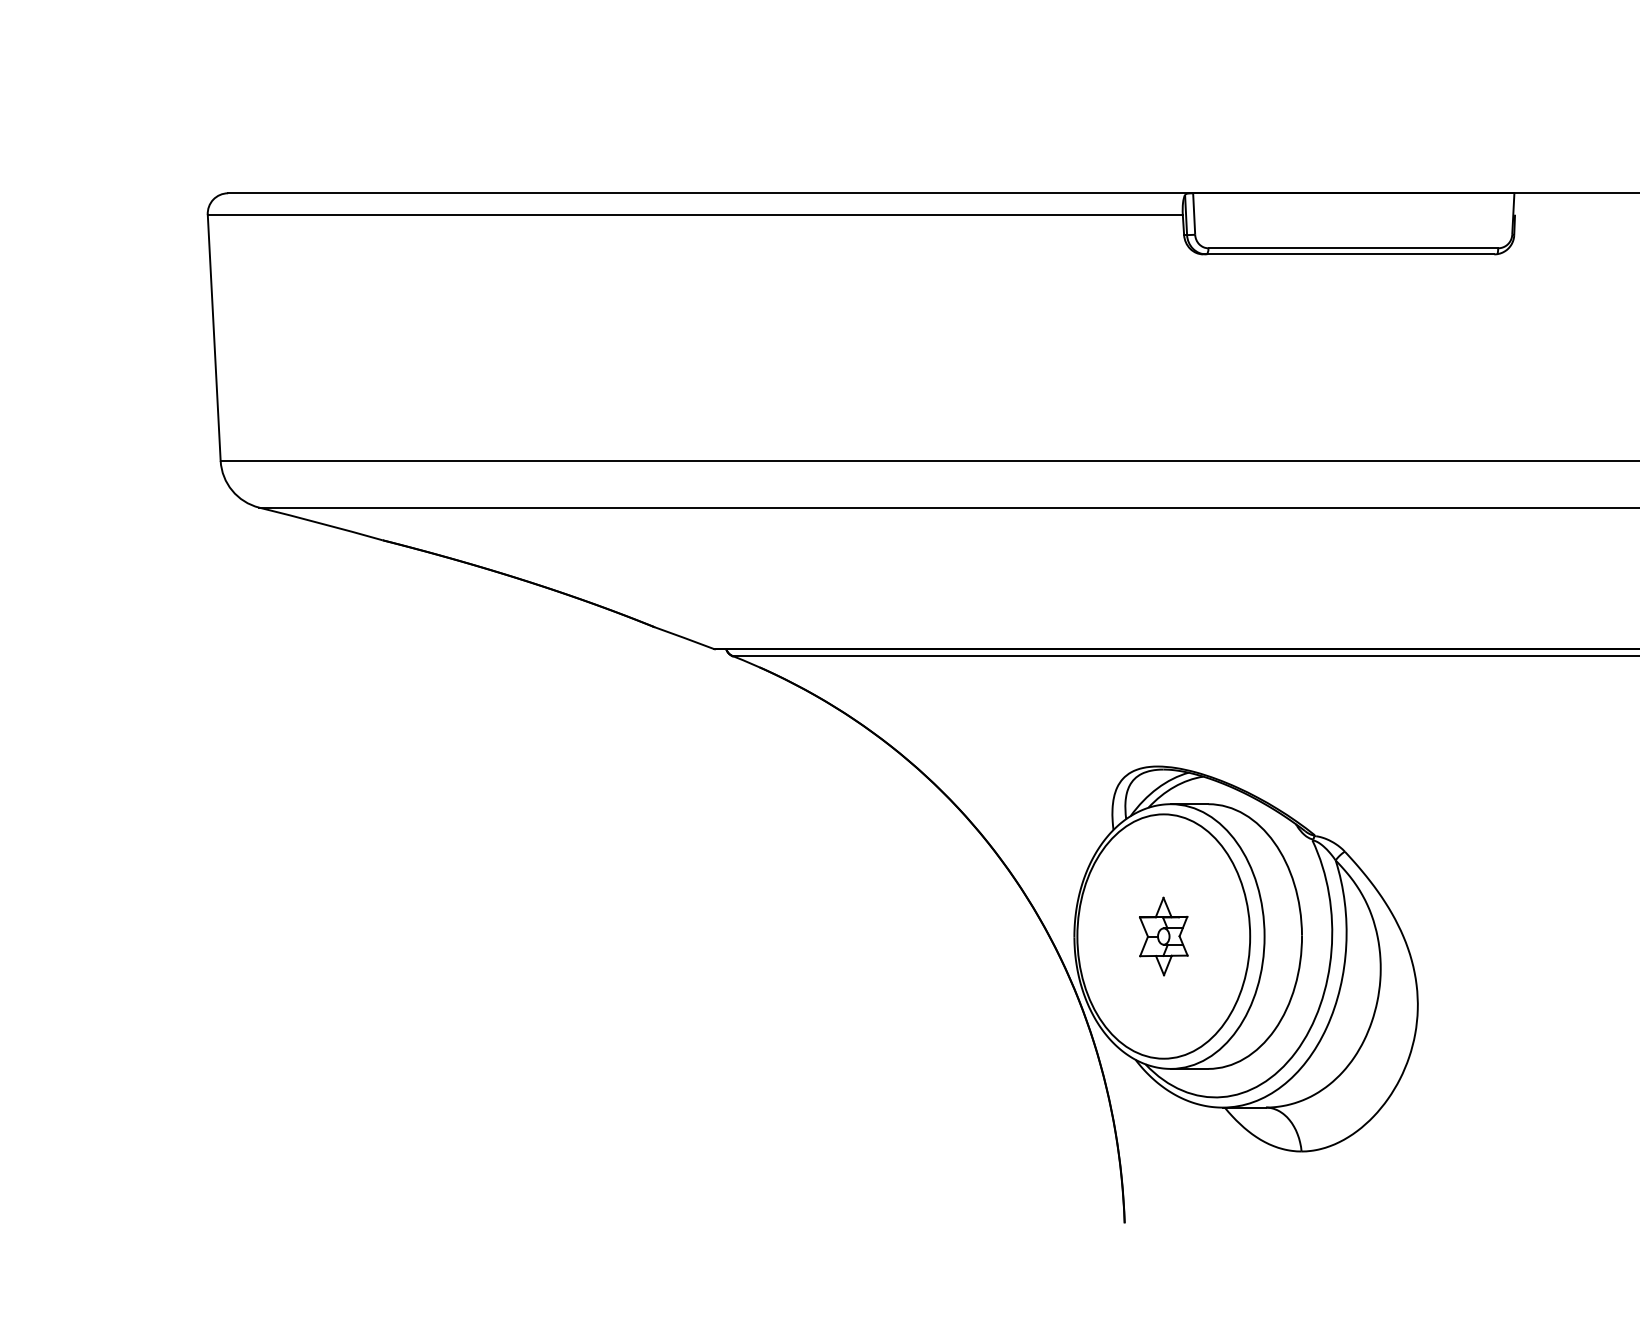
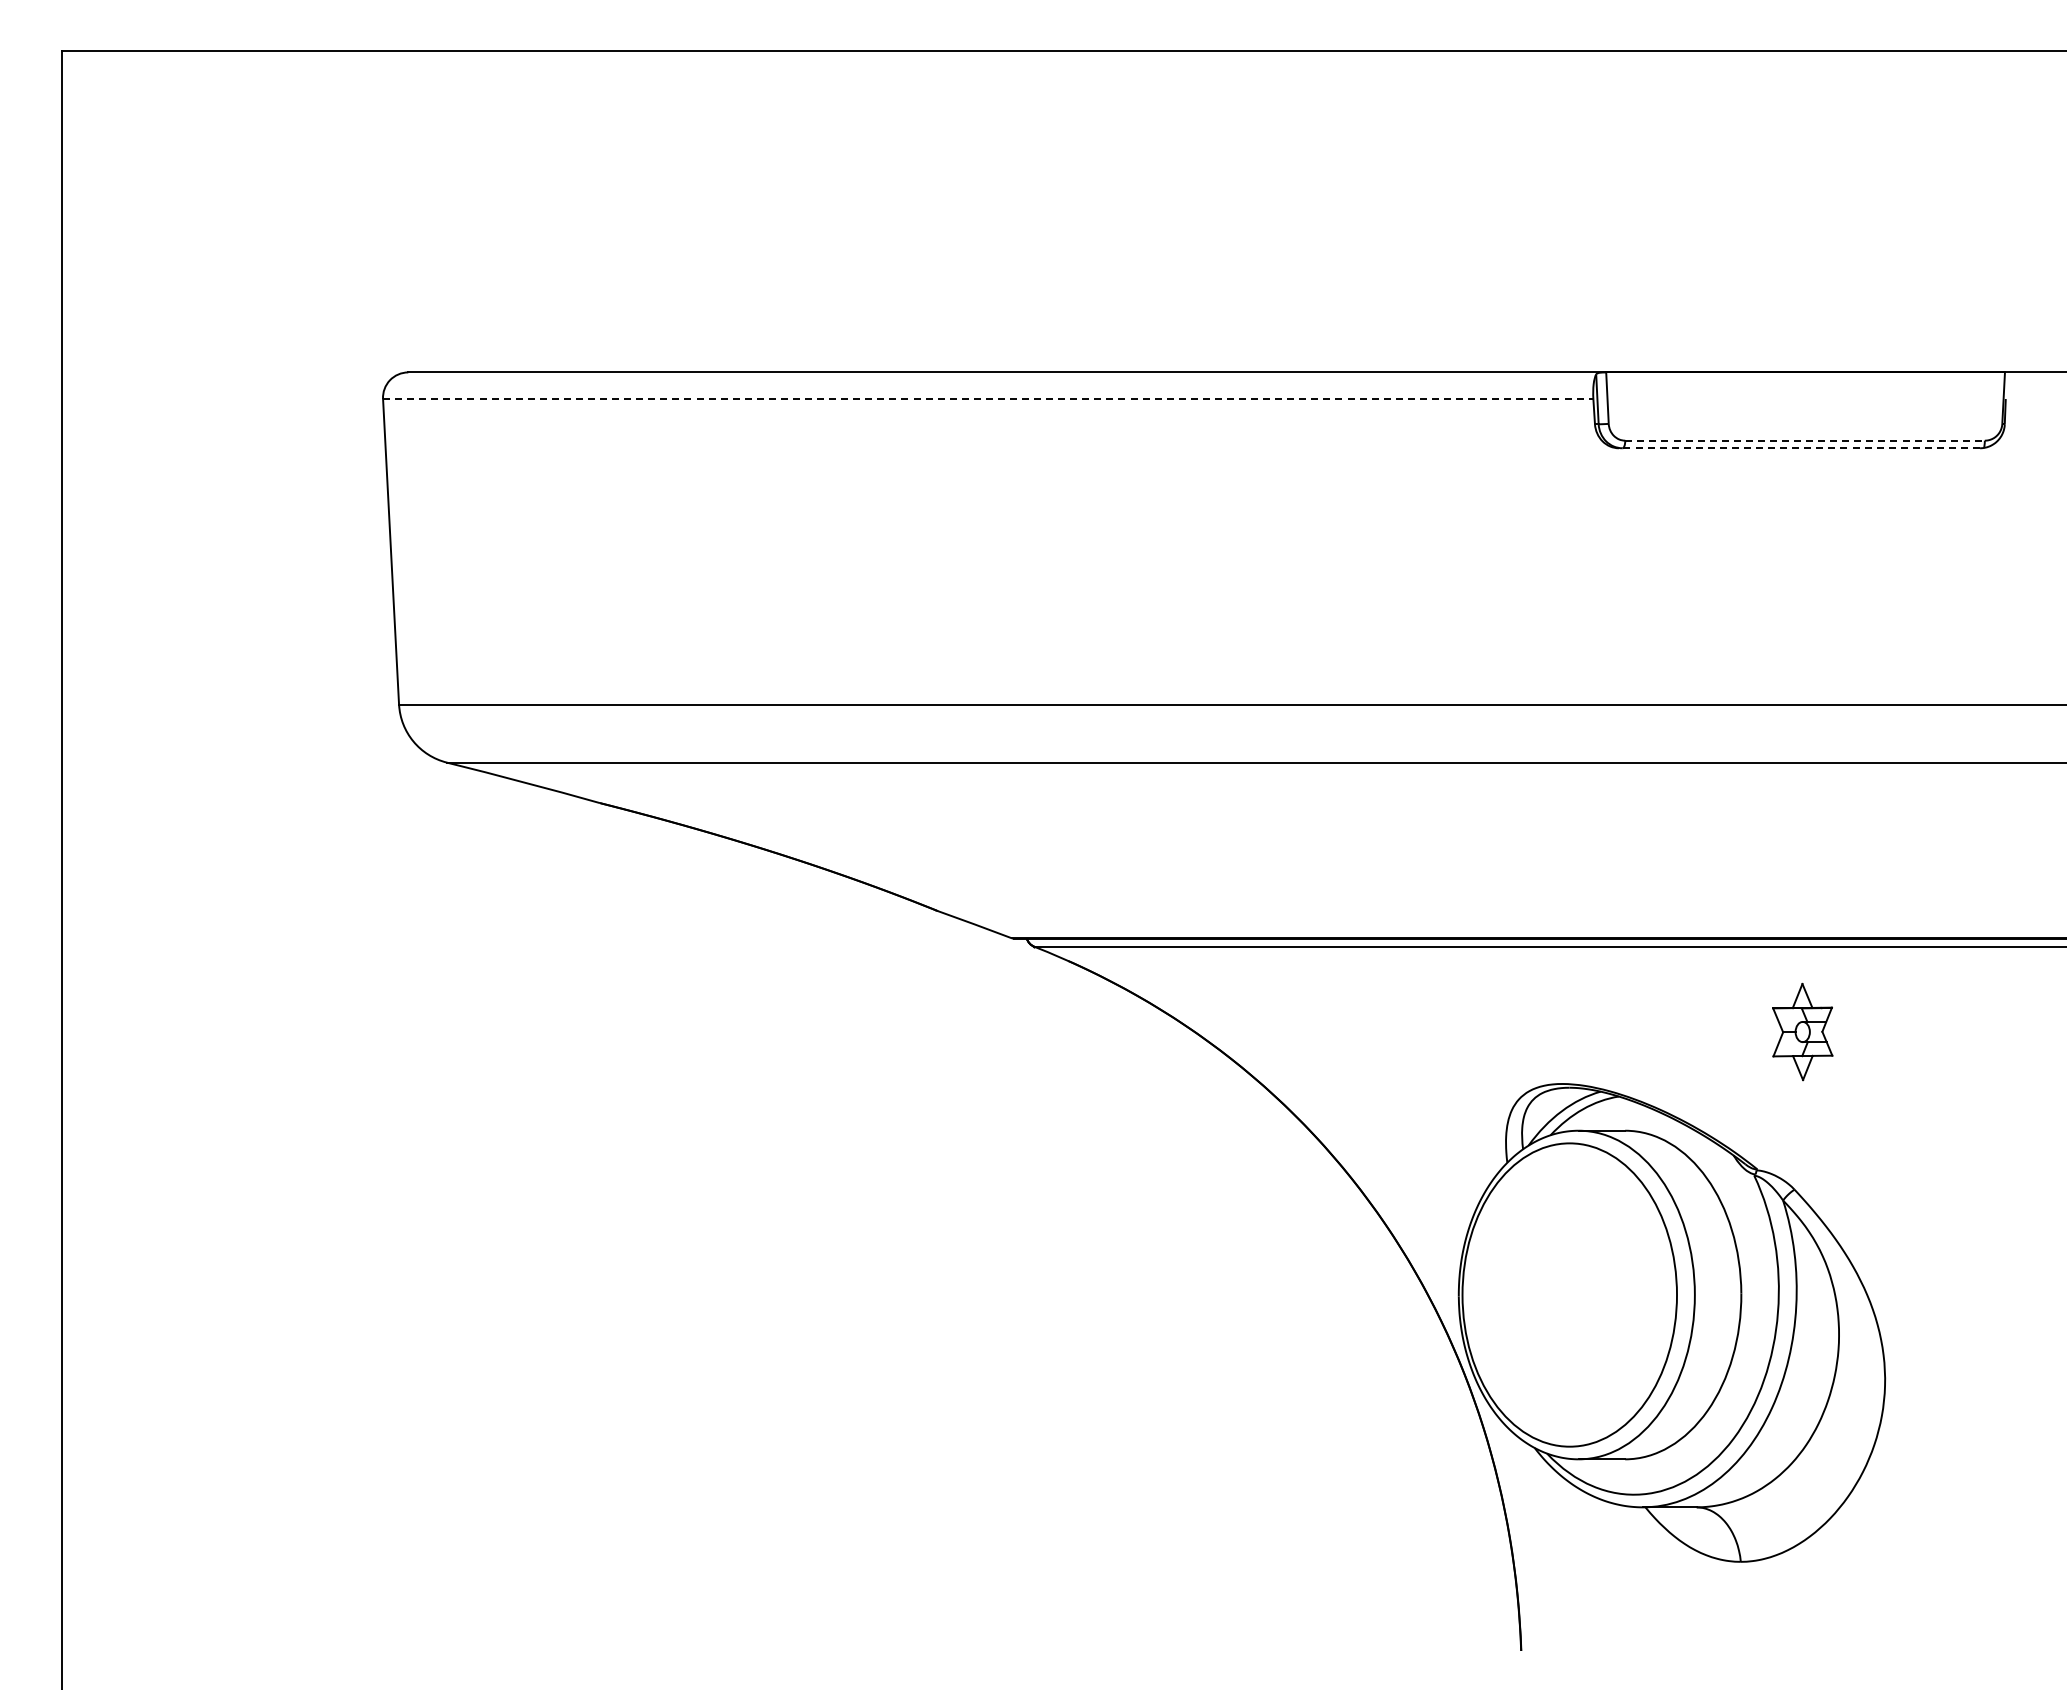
line: (695, 215) -> (988, 399), solid -> dashed
line: (1353, 248) -> (1805, 440), solid -> dashed
line: (1348, 254) -> (1799, 448), solid -> dashed
part: (1163, 936) -> (1802, 1031), moved

